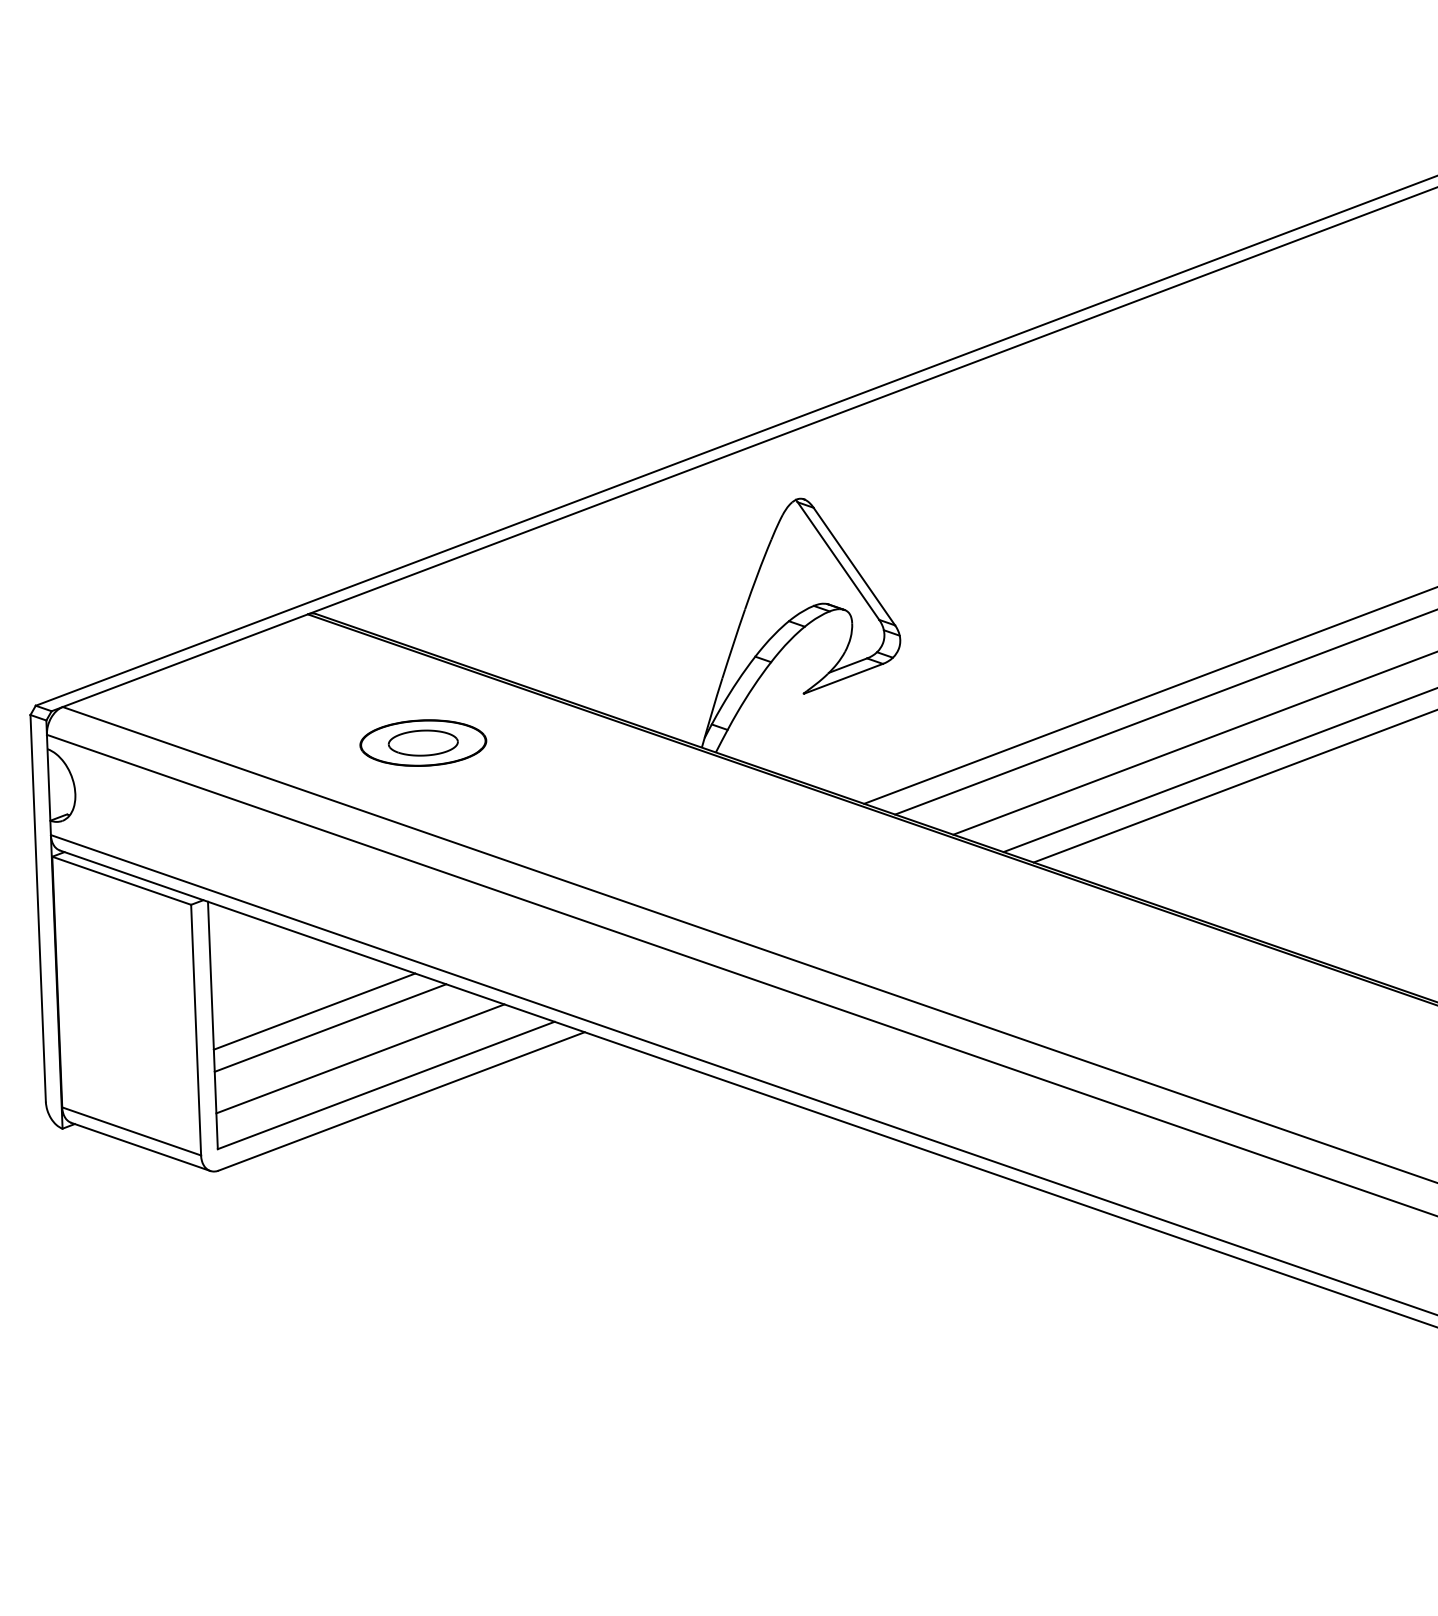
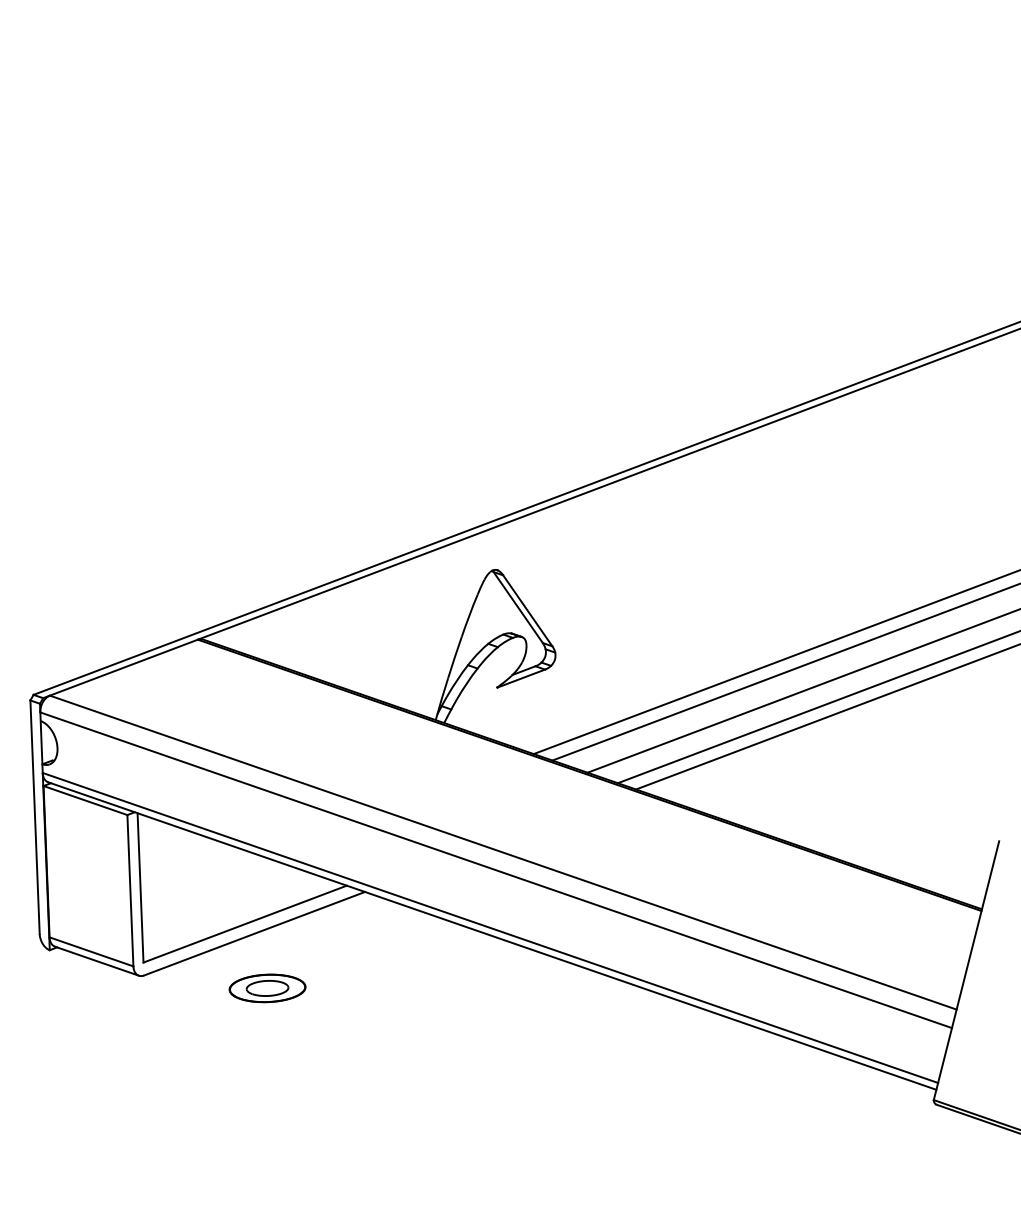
part: (423, 743) -> (267, 988), moved
line: (313, 1011) -> (201, 879), removed
line: (330, 1028) -> (211, 889), removed
line: (360, 1057) -> (229, 907), removed

